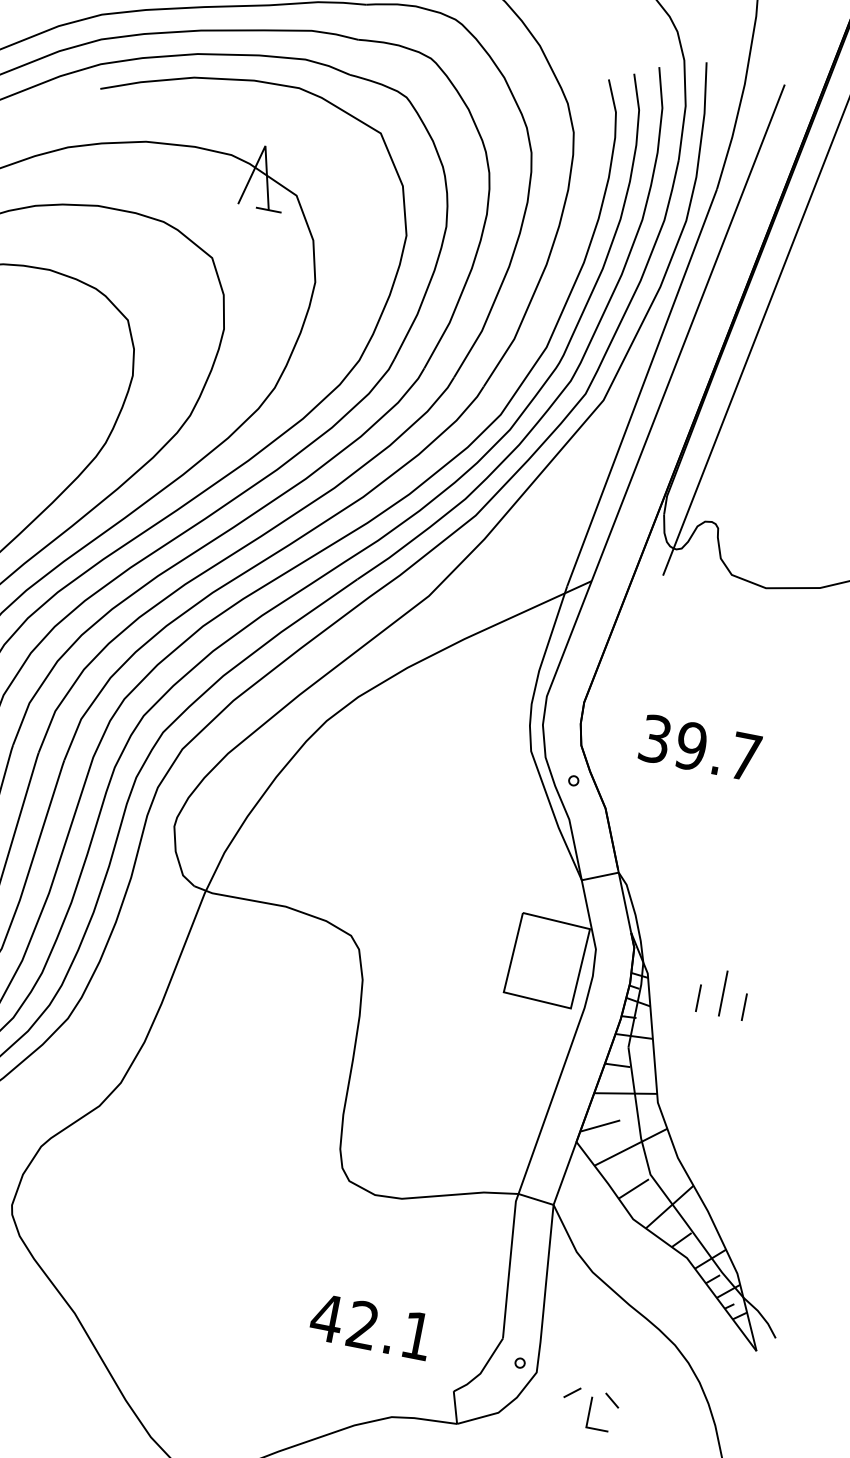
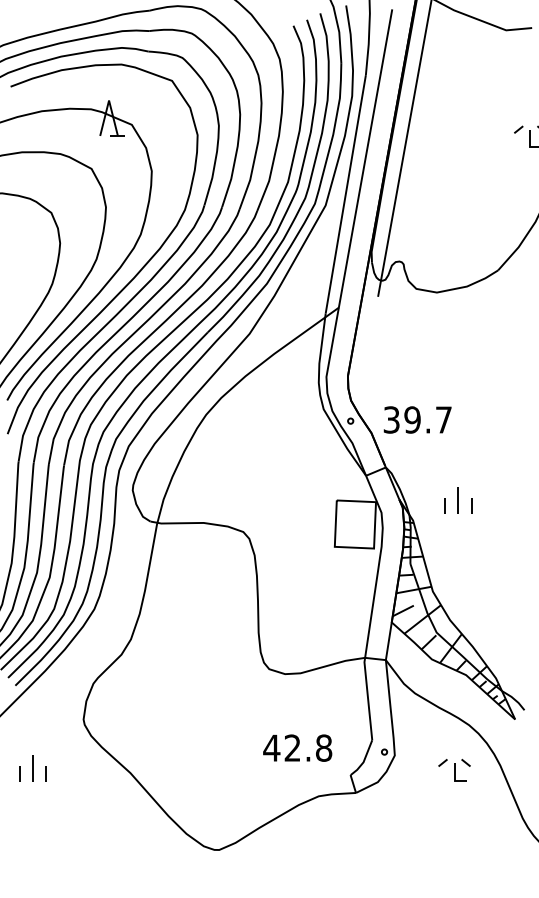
text: (700, 747) -> (417, 419), moved
part: (723, 993) -> (458, 500), moved
text: (418, 1334) -> (324, 747), 42.1 -> 42.8
part: (589, 1409) -> (454, 770), moved

